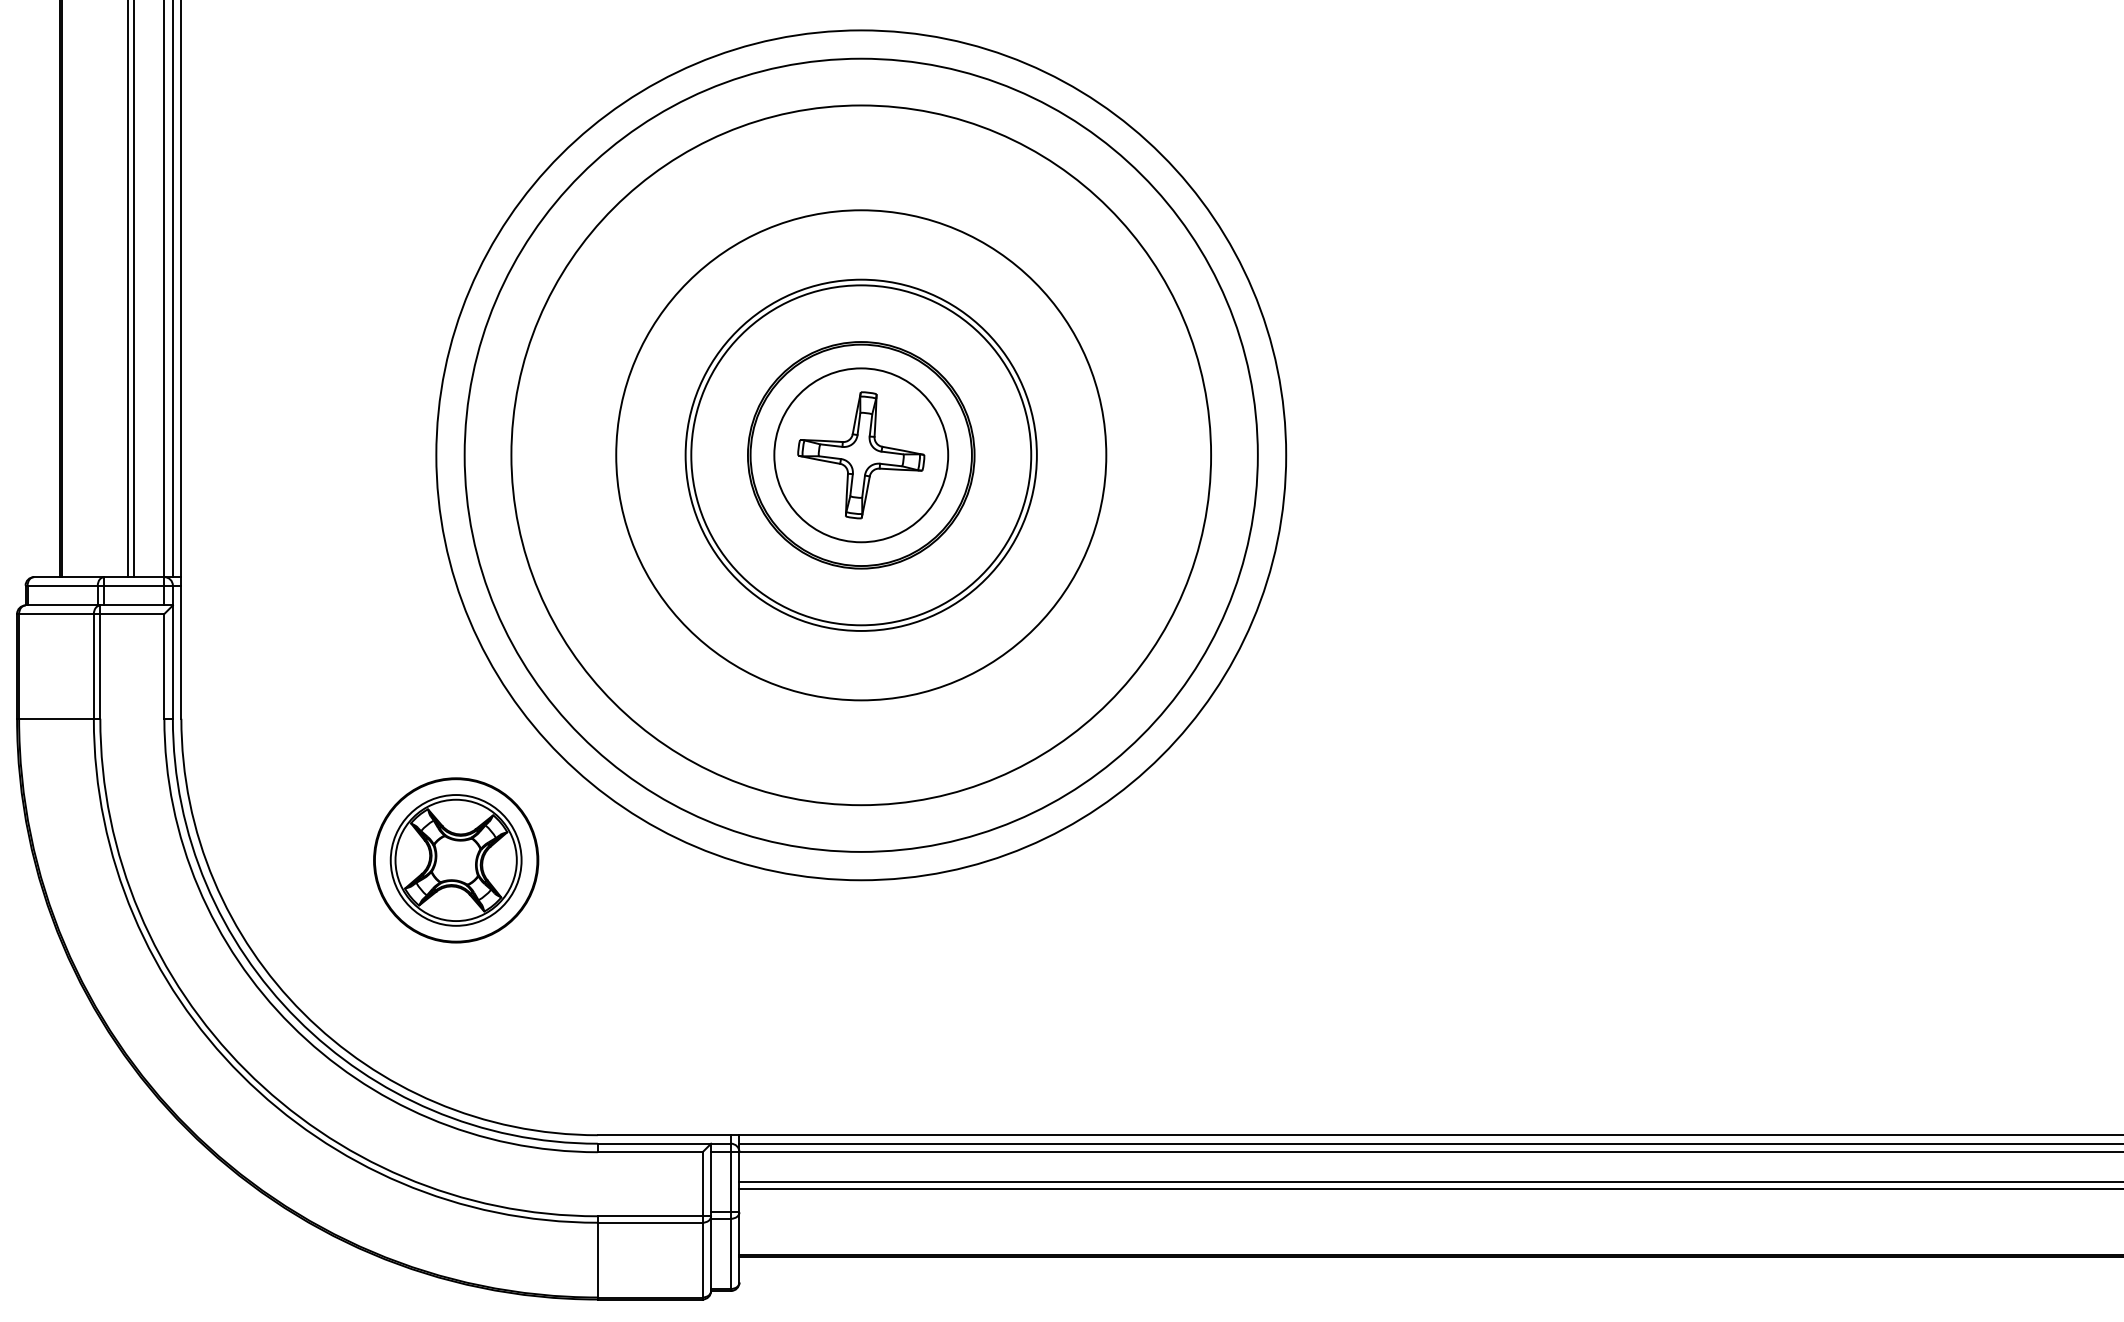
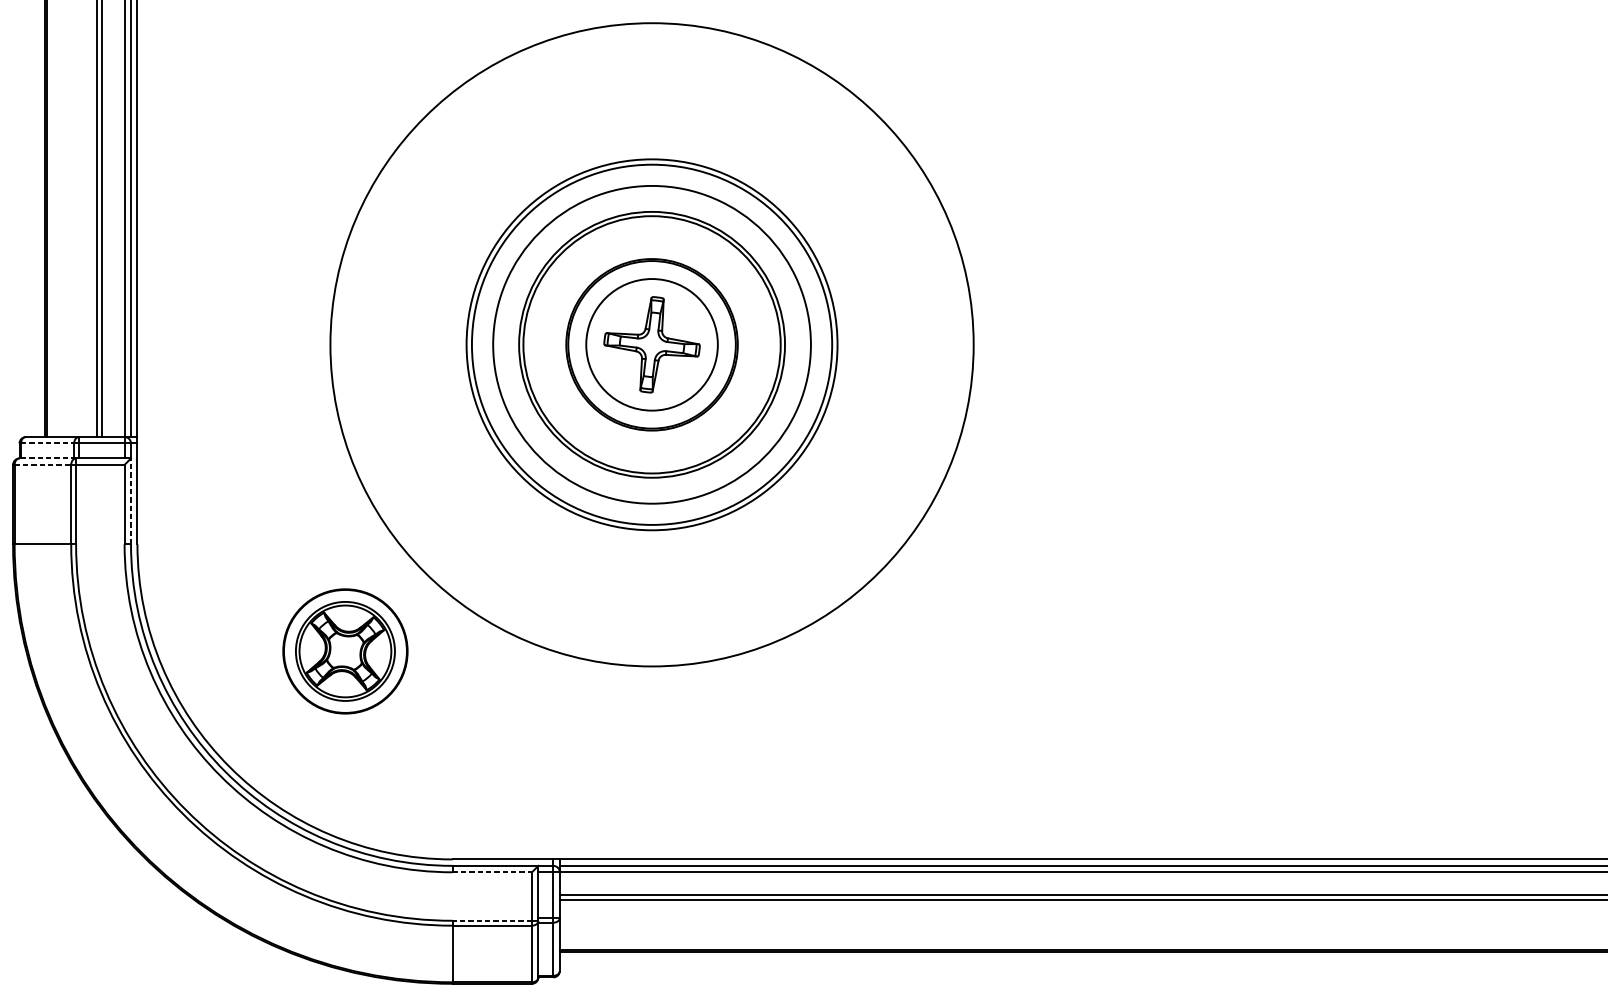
circle: (860, 454) -> (651, 344), size x0.6
circle: (861, 455) -> (652, 344), size x0.6
line: (63, 585) -> (48, 443), solid -> dashed
line: (63, 605) -> (48, 458), solid -> dashed
line: (56, 613) -> (42, 464), solid -> dashed
line: (172, 662) -> (130, 501), solid -> dashed
line: (650, 1152) -> (492, 872), solid -> dashed
line: (649, 1216) -> (491, 920), solid -> dashed

